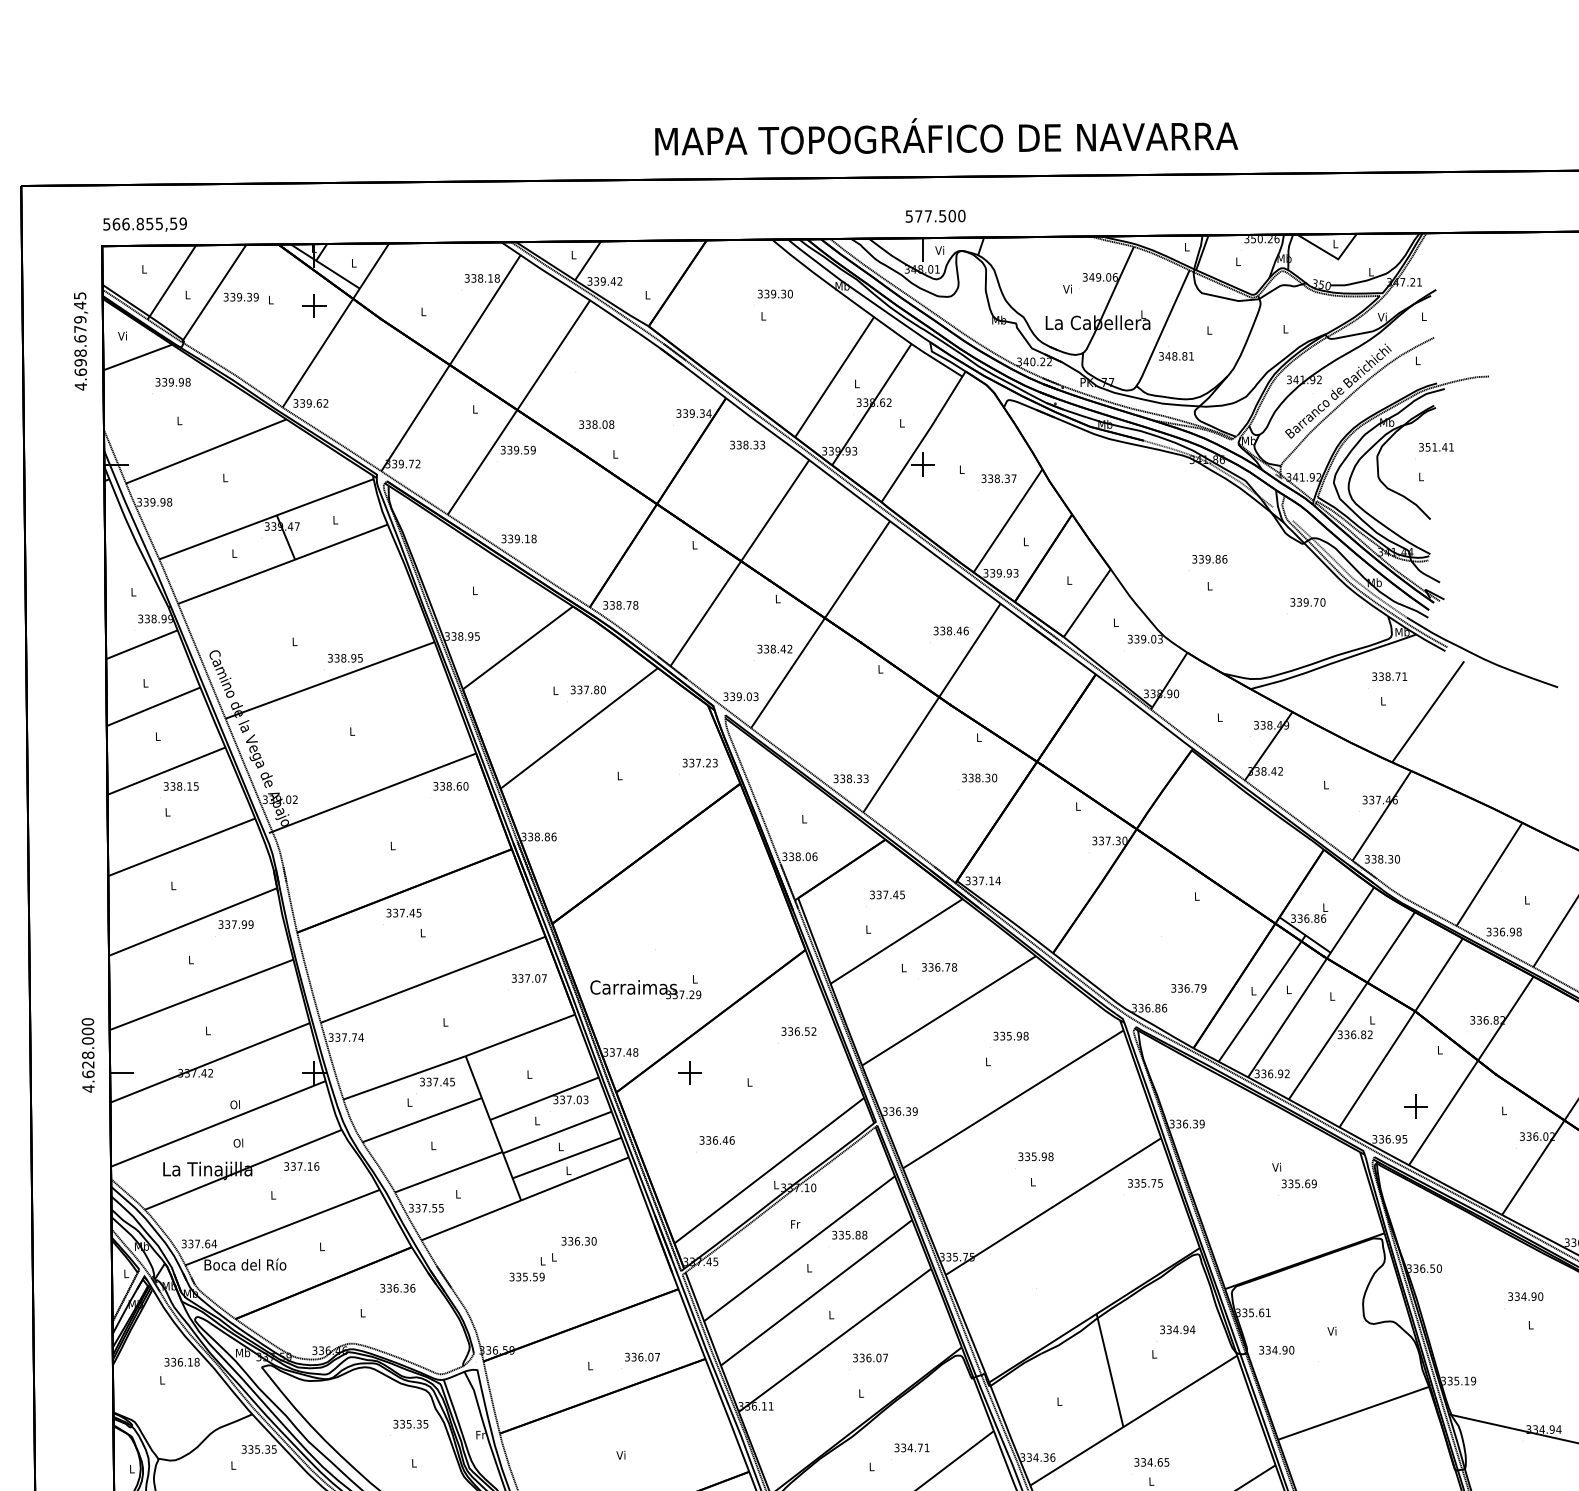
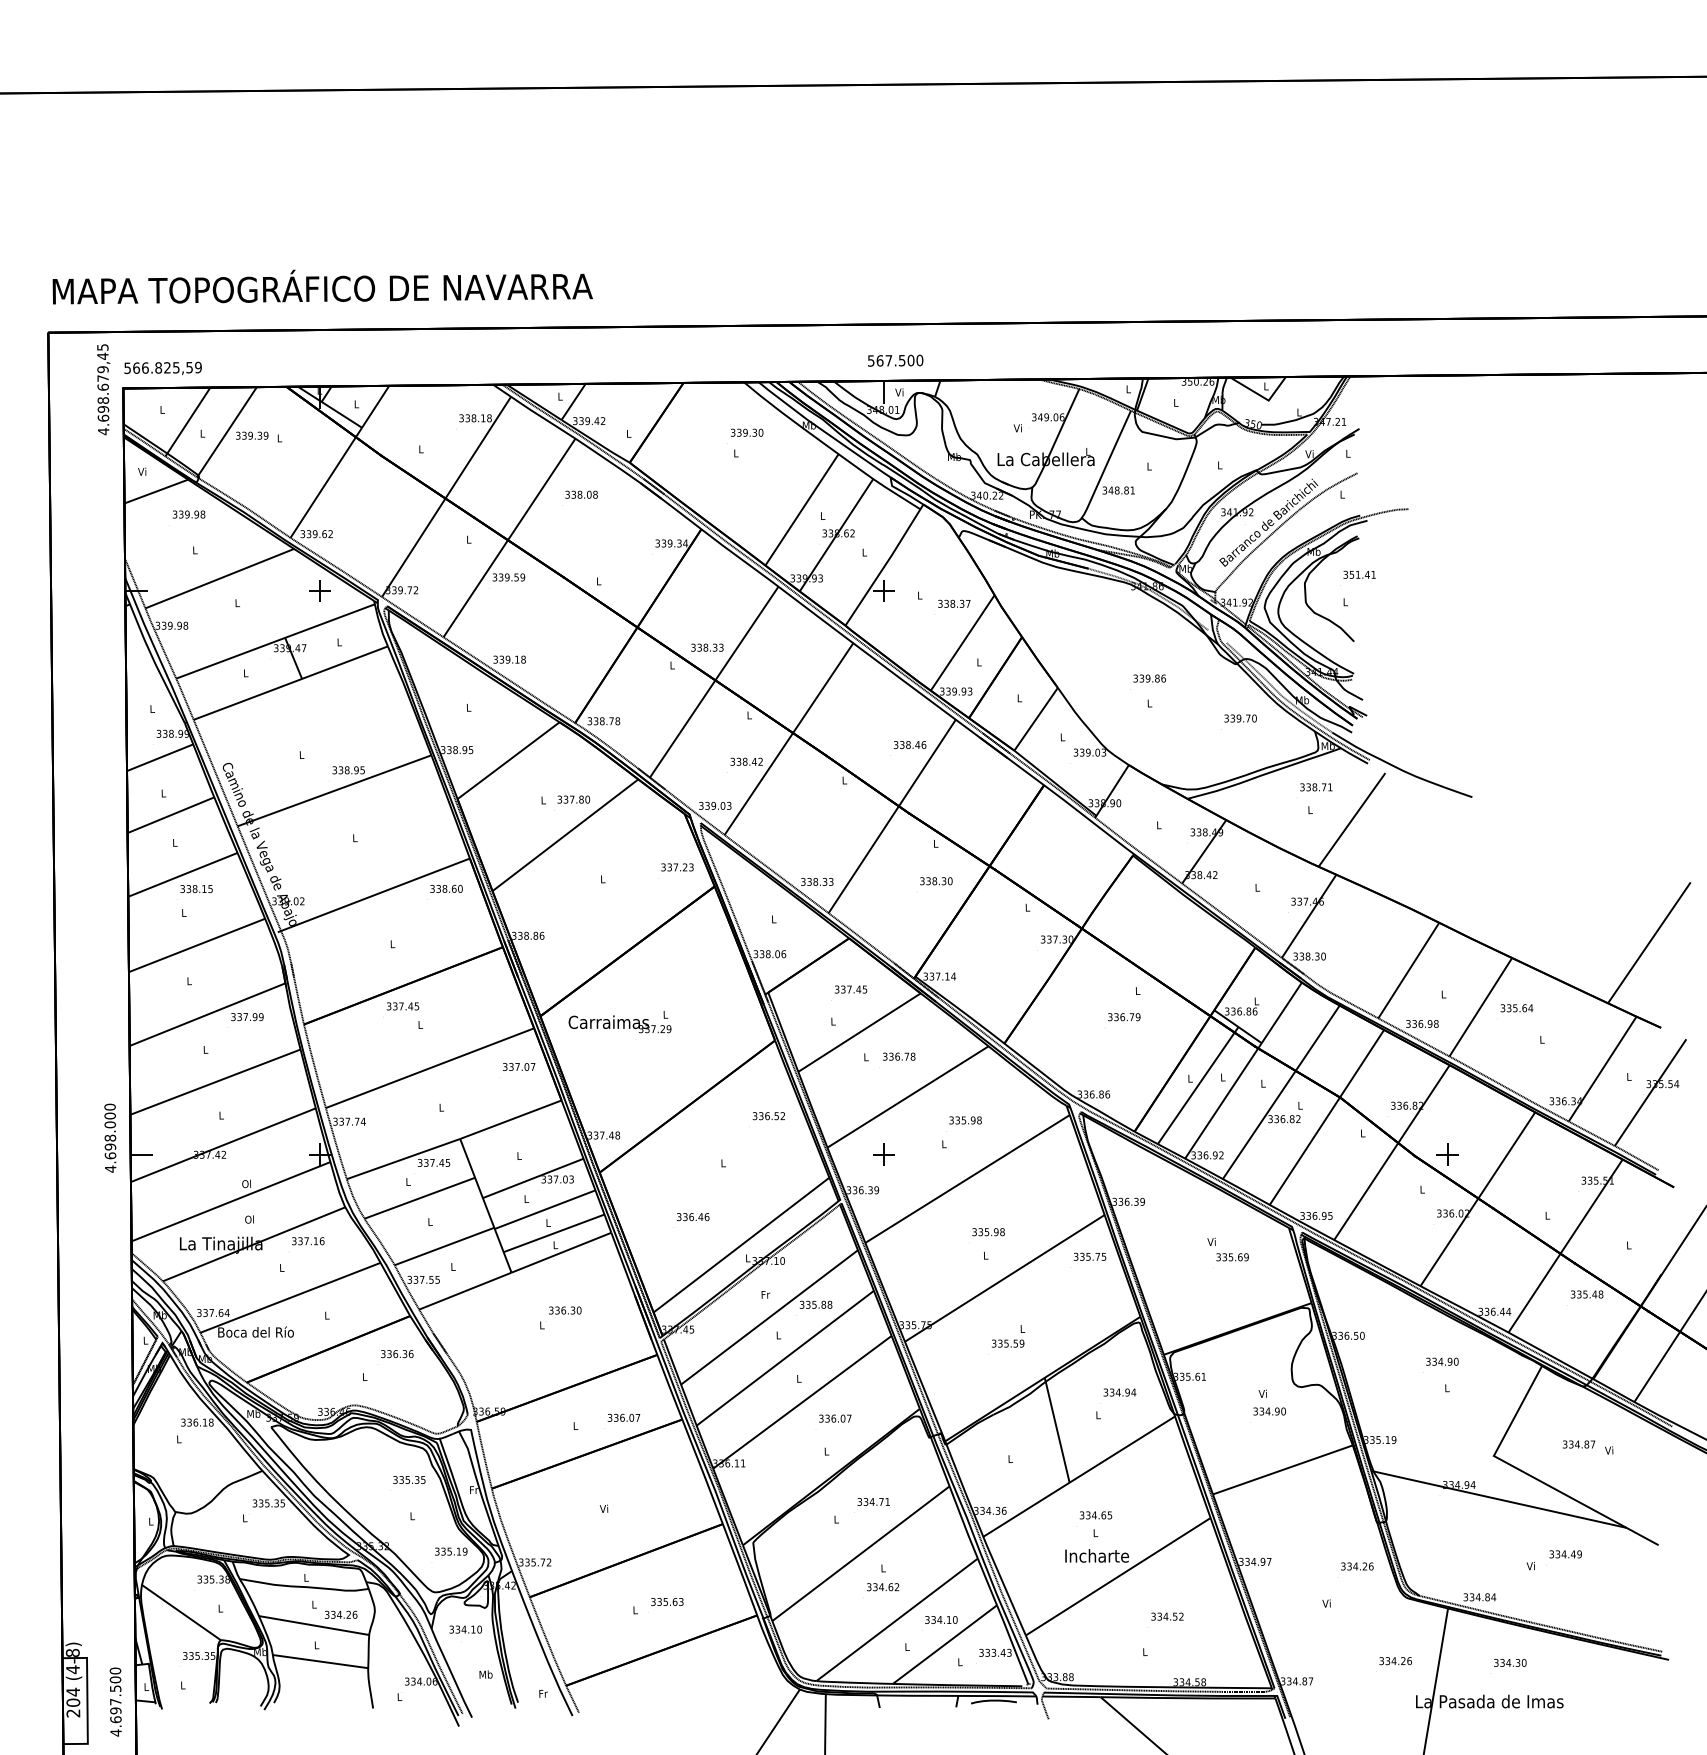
text: (946, 136) -> (322, 286), moved
text: (918, 216) -> (879, 360), 577.500 -> 567.500
text: (149, 223) -> (167, 367), 566.855,59 -> 566.825,59
part: (313, 305) -> (319, 590), moved
text: (80, 341) -> (103, 389), moved
text: (596, 424) -> (581, 494), moved
text: (747, 444) -> (707, 647), moved
text: (645, 987) -> (619, 1022), moved
text: (1189, 988) -> (1124, 1017), moved
text: (88, 1064) -> (110, 1146), 4.628.000 -> 4.698.000
part: (689, 1072) -> (883, 1154), moved
part: (1415, 1106) -> (1447, 1154), moved
text: (527, 1269) -> (1008, 1336), moved
text: (1276, 1350) -> (1269, 1411), moved

